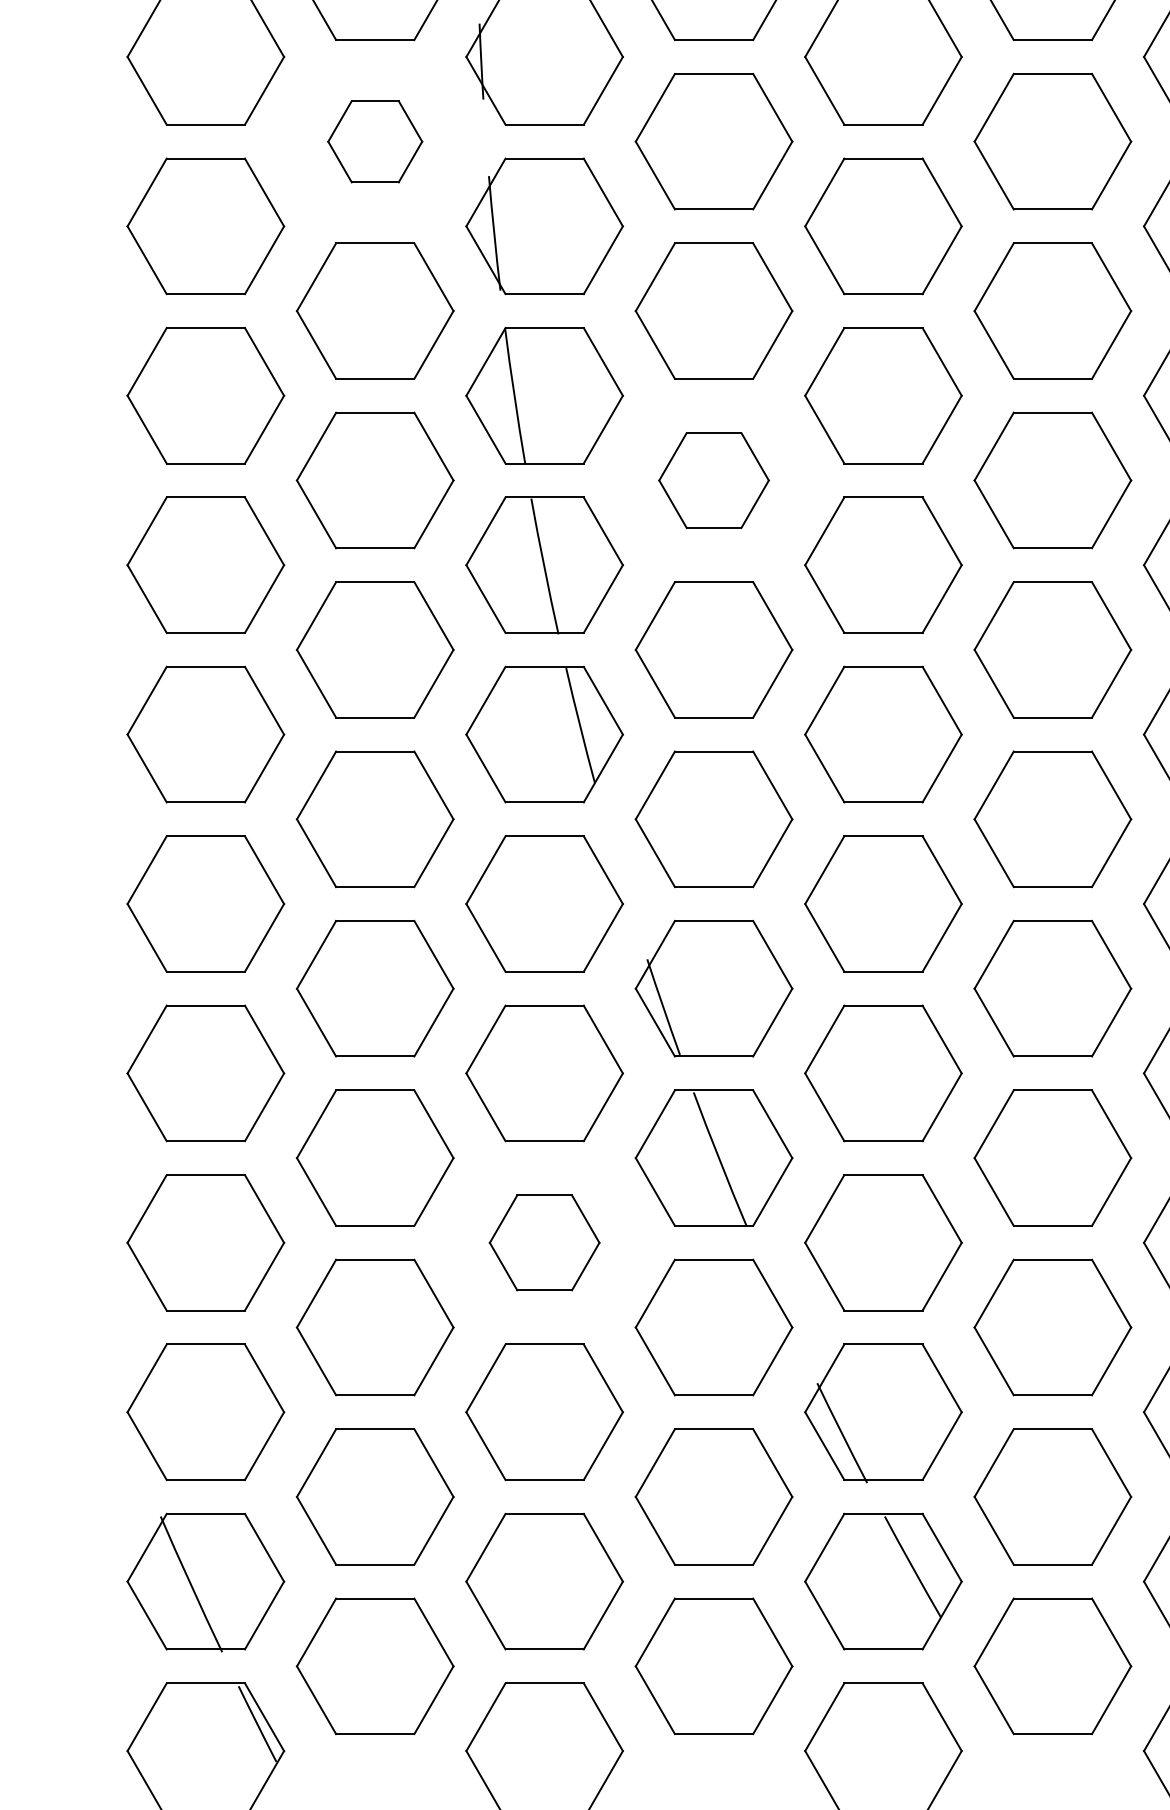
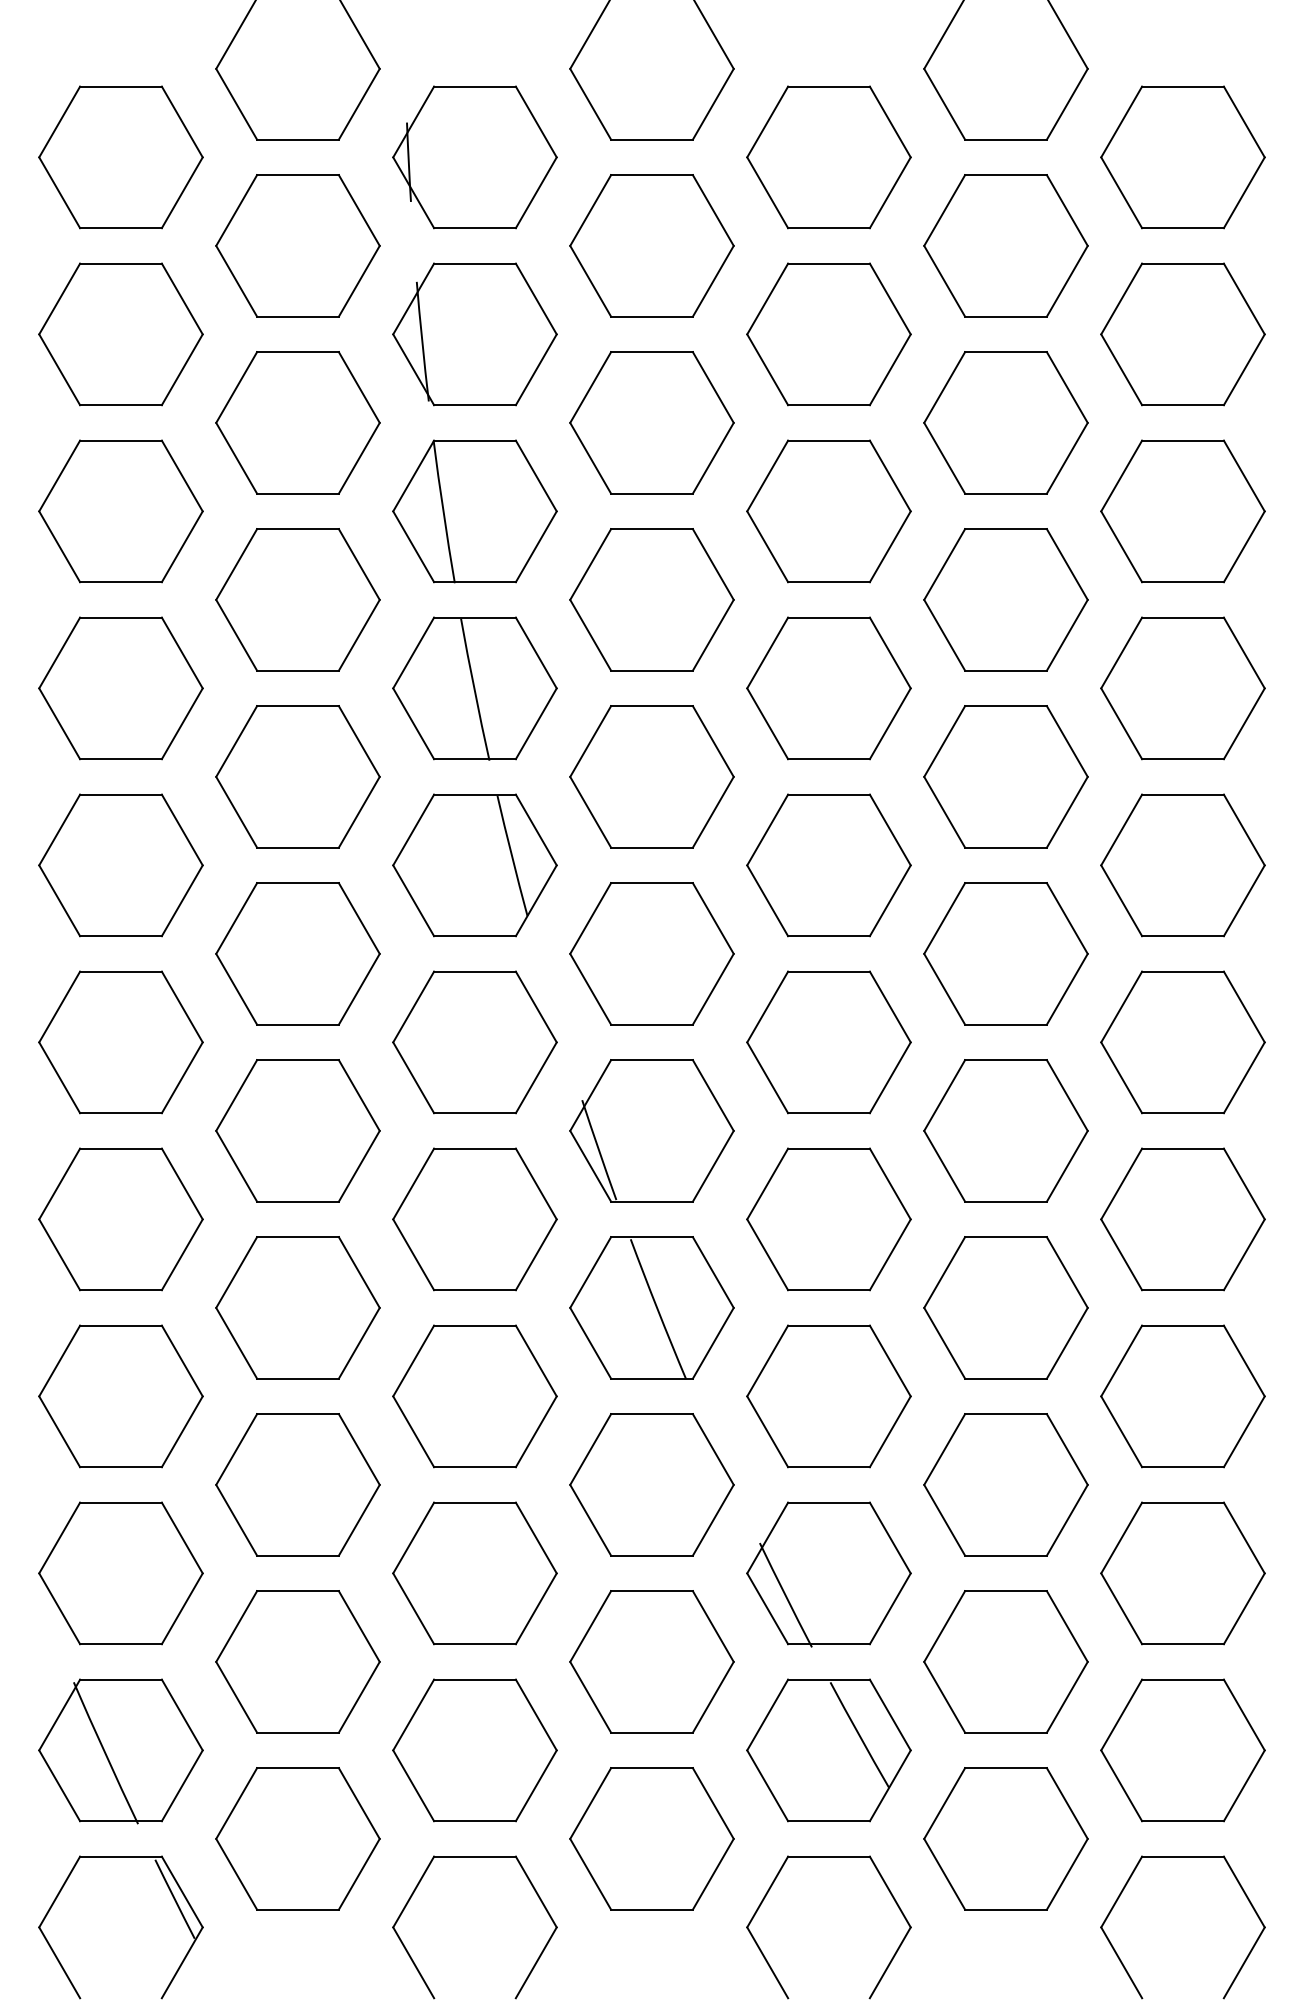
part: (374, 141) -> (297, 245), size x1.67
part: (713, 480) -> (651, 599), size x1.43
part: (544, 1242) -> (474, 1396), size x1.43

